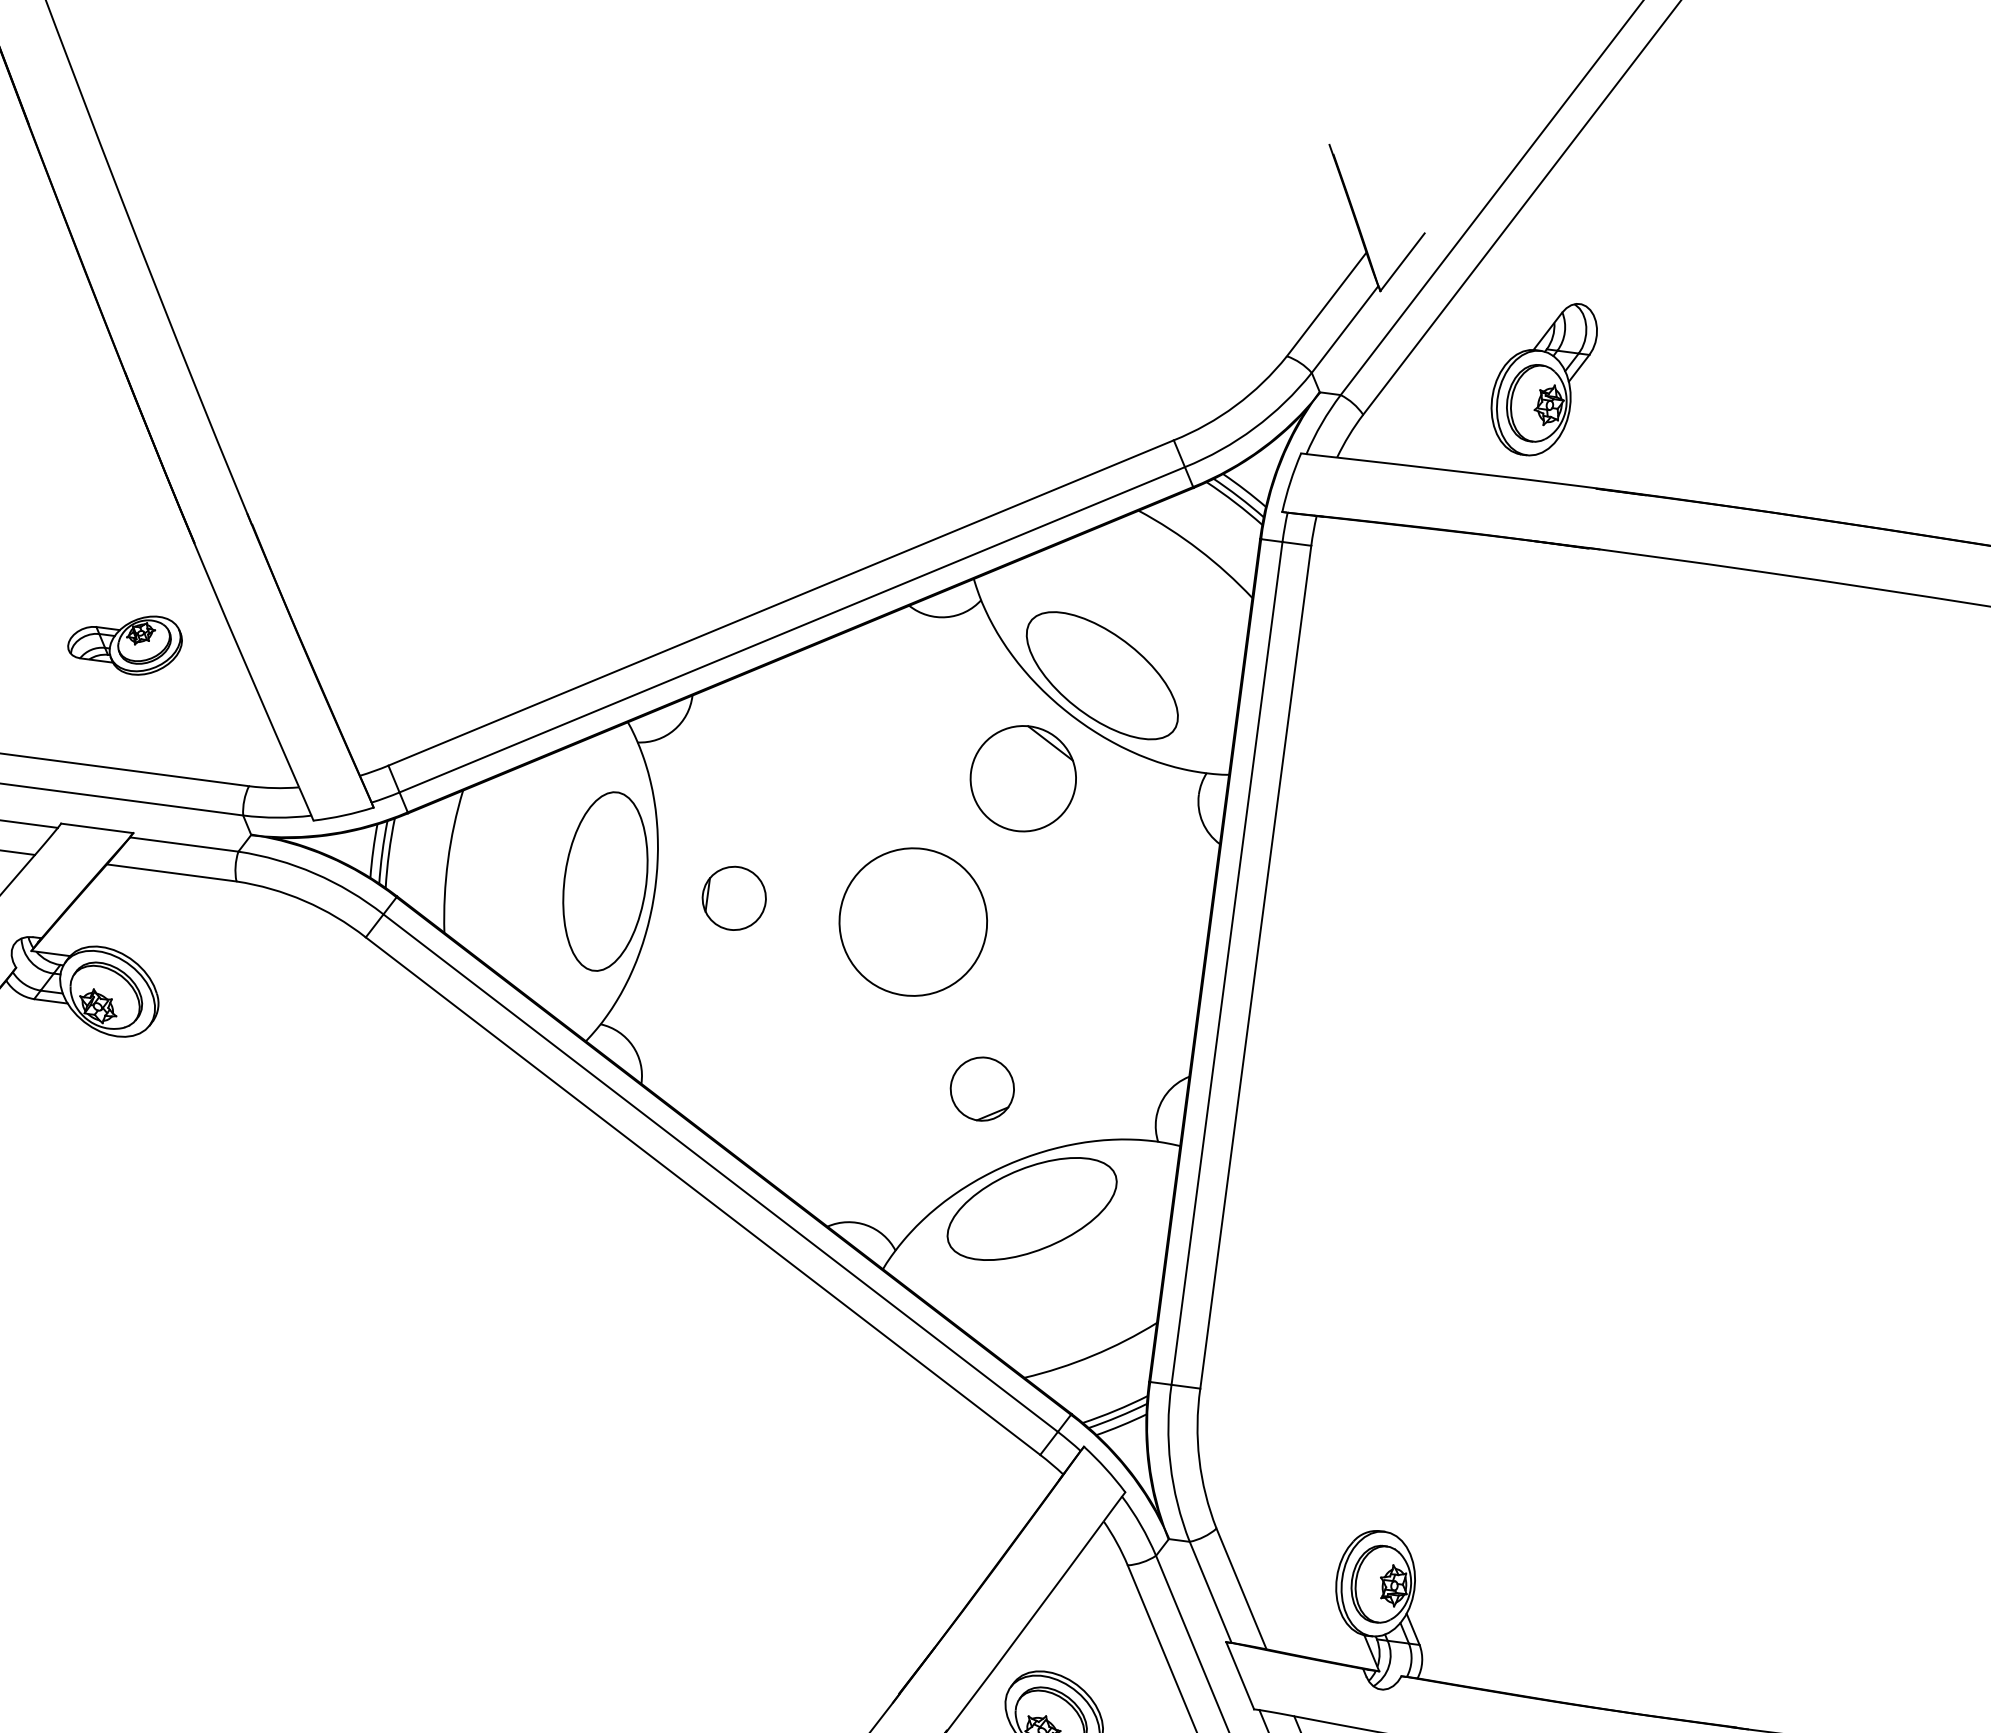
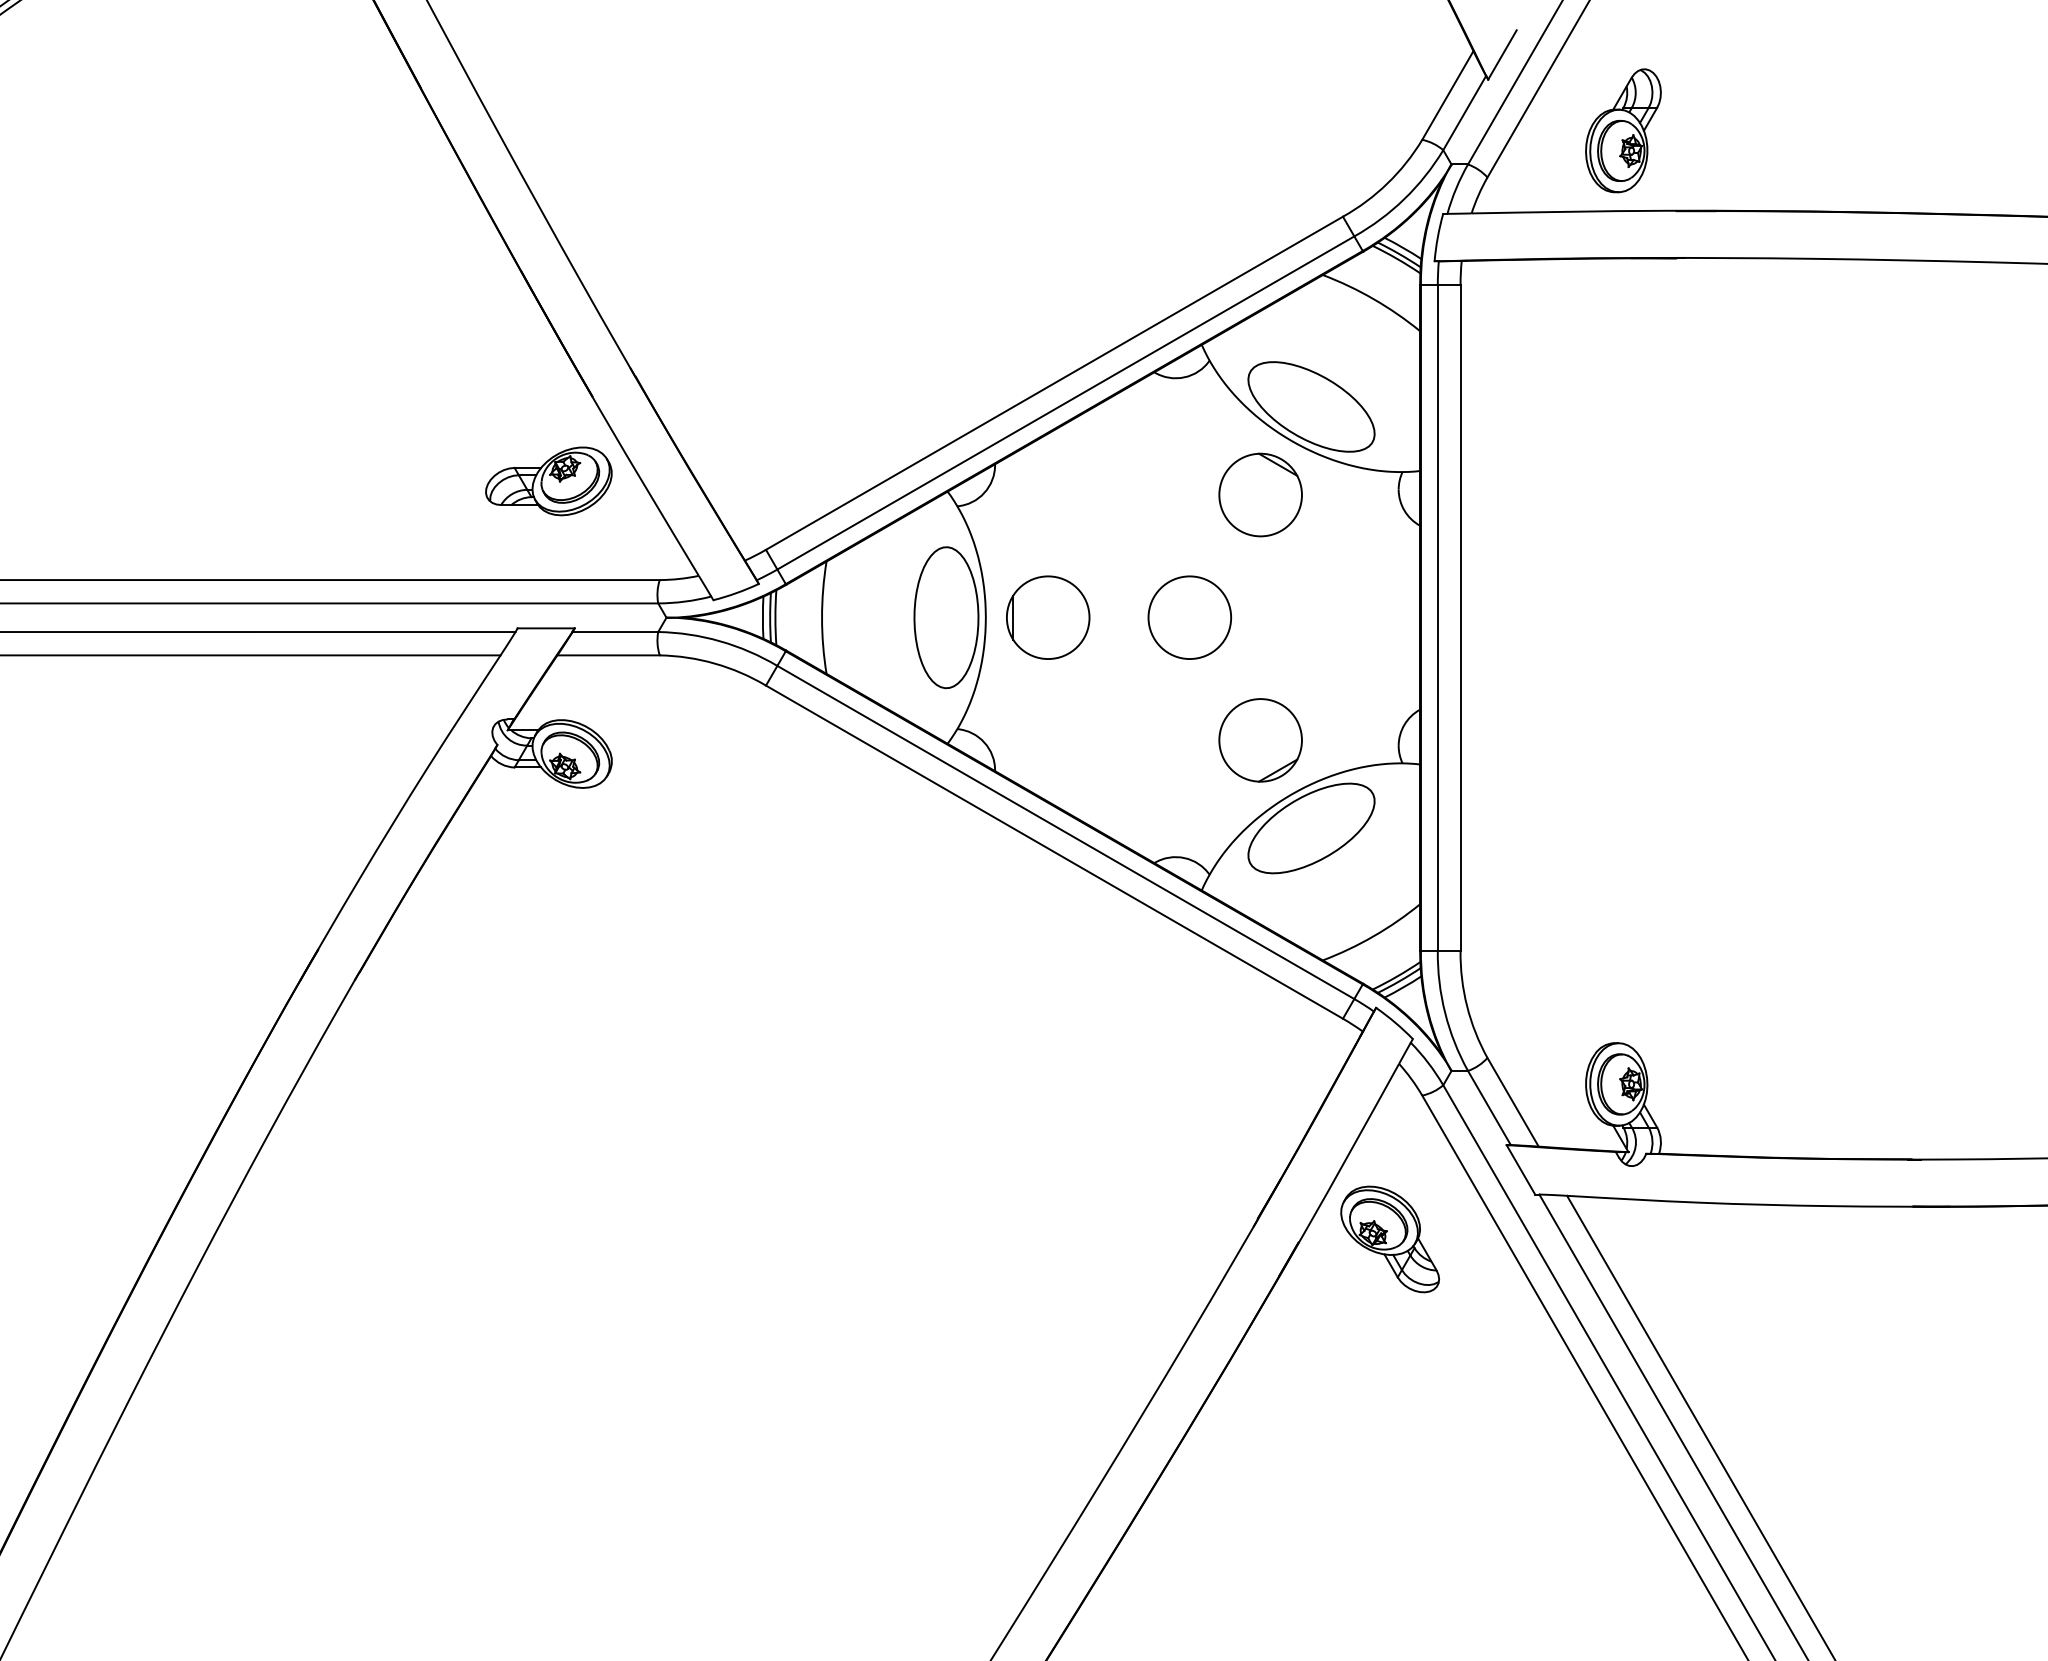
part: (124, 642) -> (548, 481), size x1.43
part: (734, 898) -> (1048, 617), size x1.67
circle: (912, 921) -> (1189, 617), size x0.71
part: (982, 1089) -> (1260, 740), size x1.67

